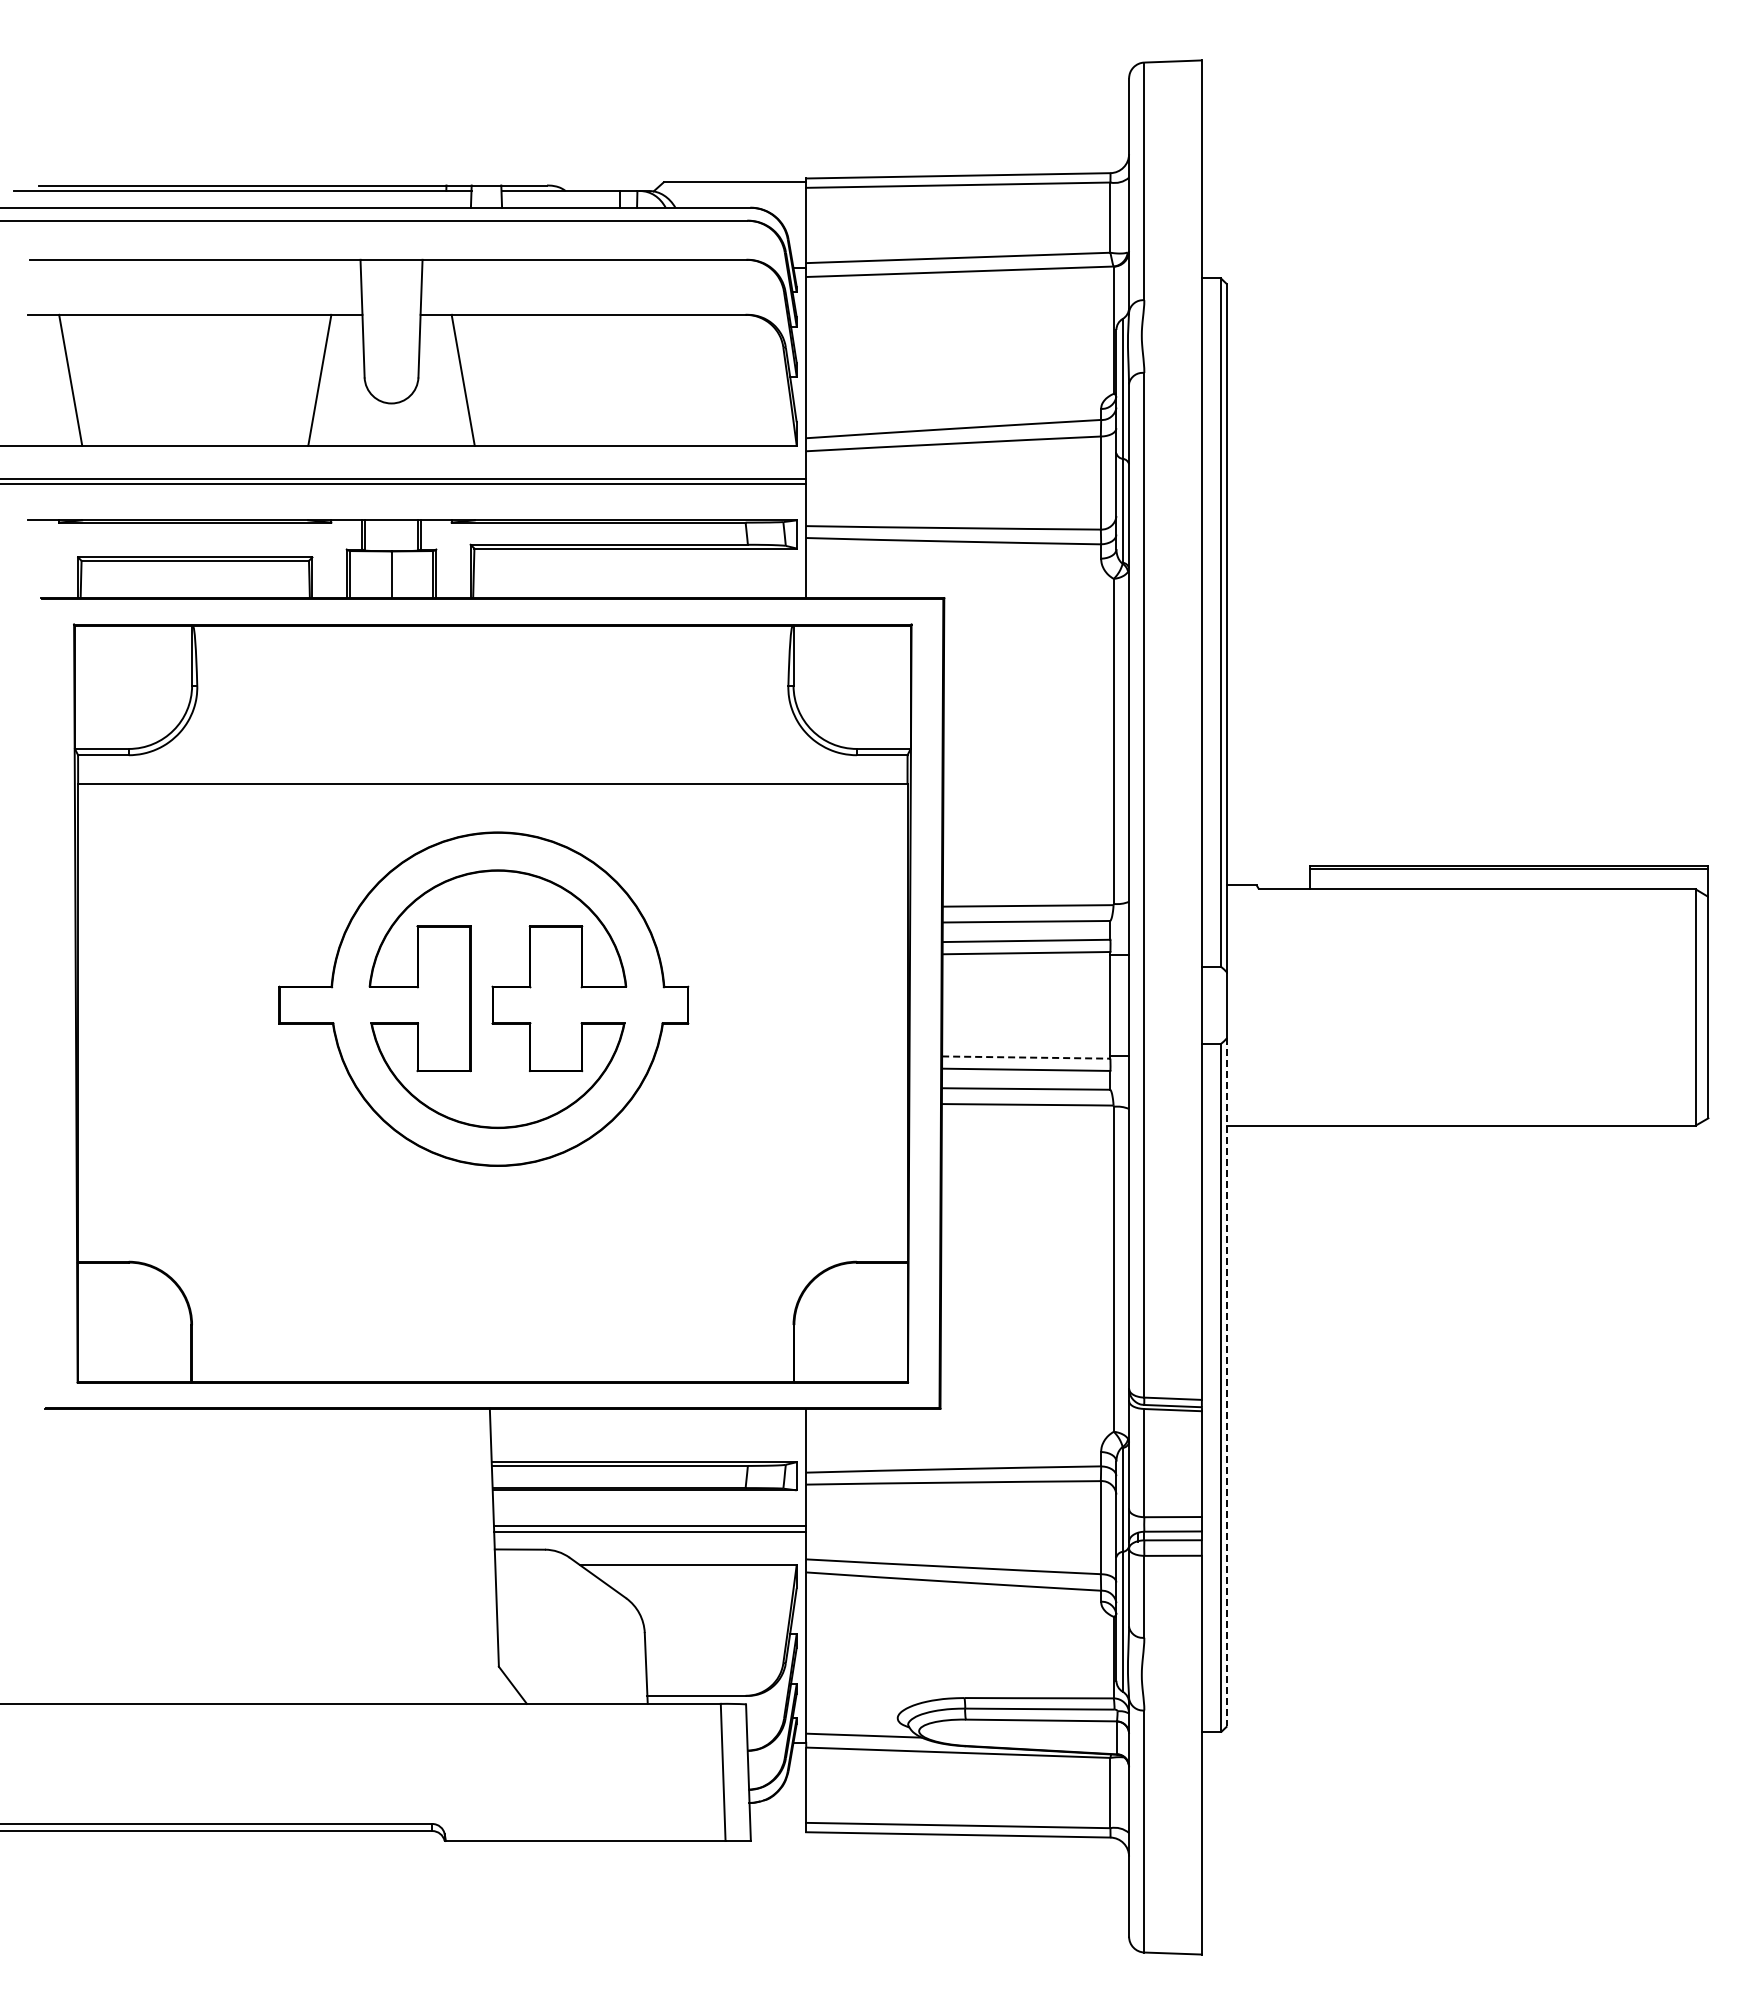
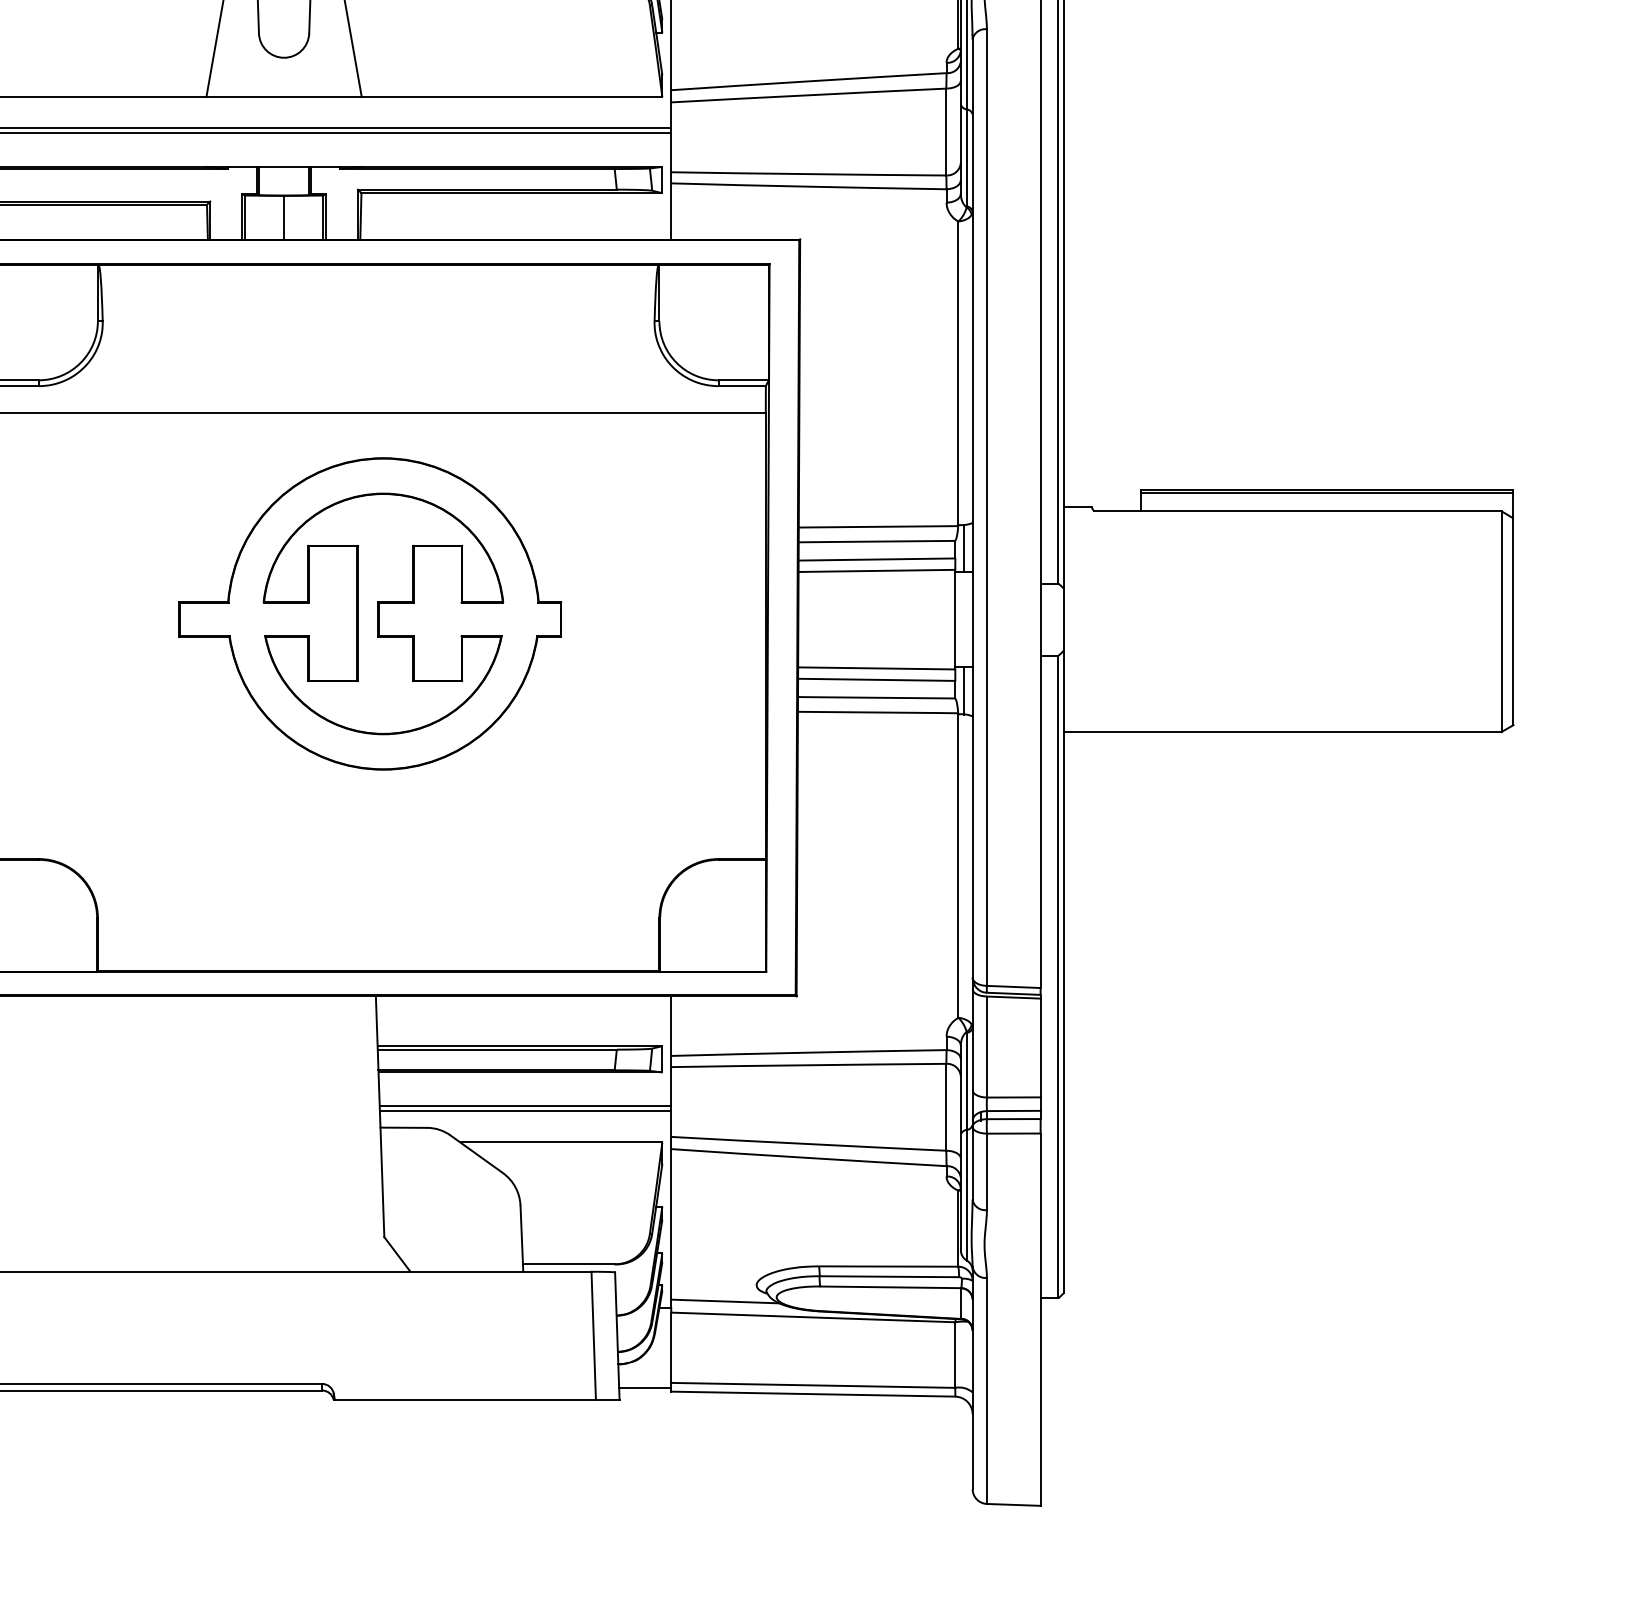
line: (1119, 928) -> (963, 547), added
line: (1026, 1057) -> (876, 668), dashed -> solid
line: (1119, 1081) -> (963, 690), added
line: (1227, 1382) -> (1064, 971), dashed -> solid
line: (778, 1828) -> (645, 1388), added

